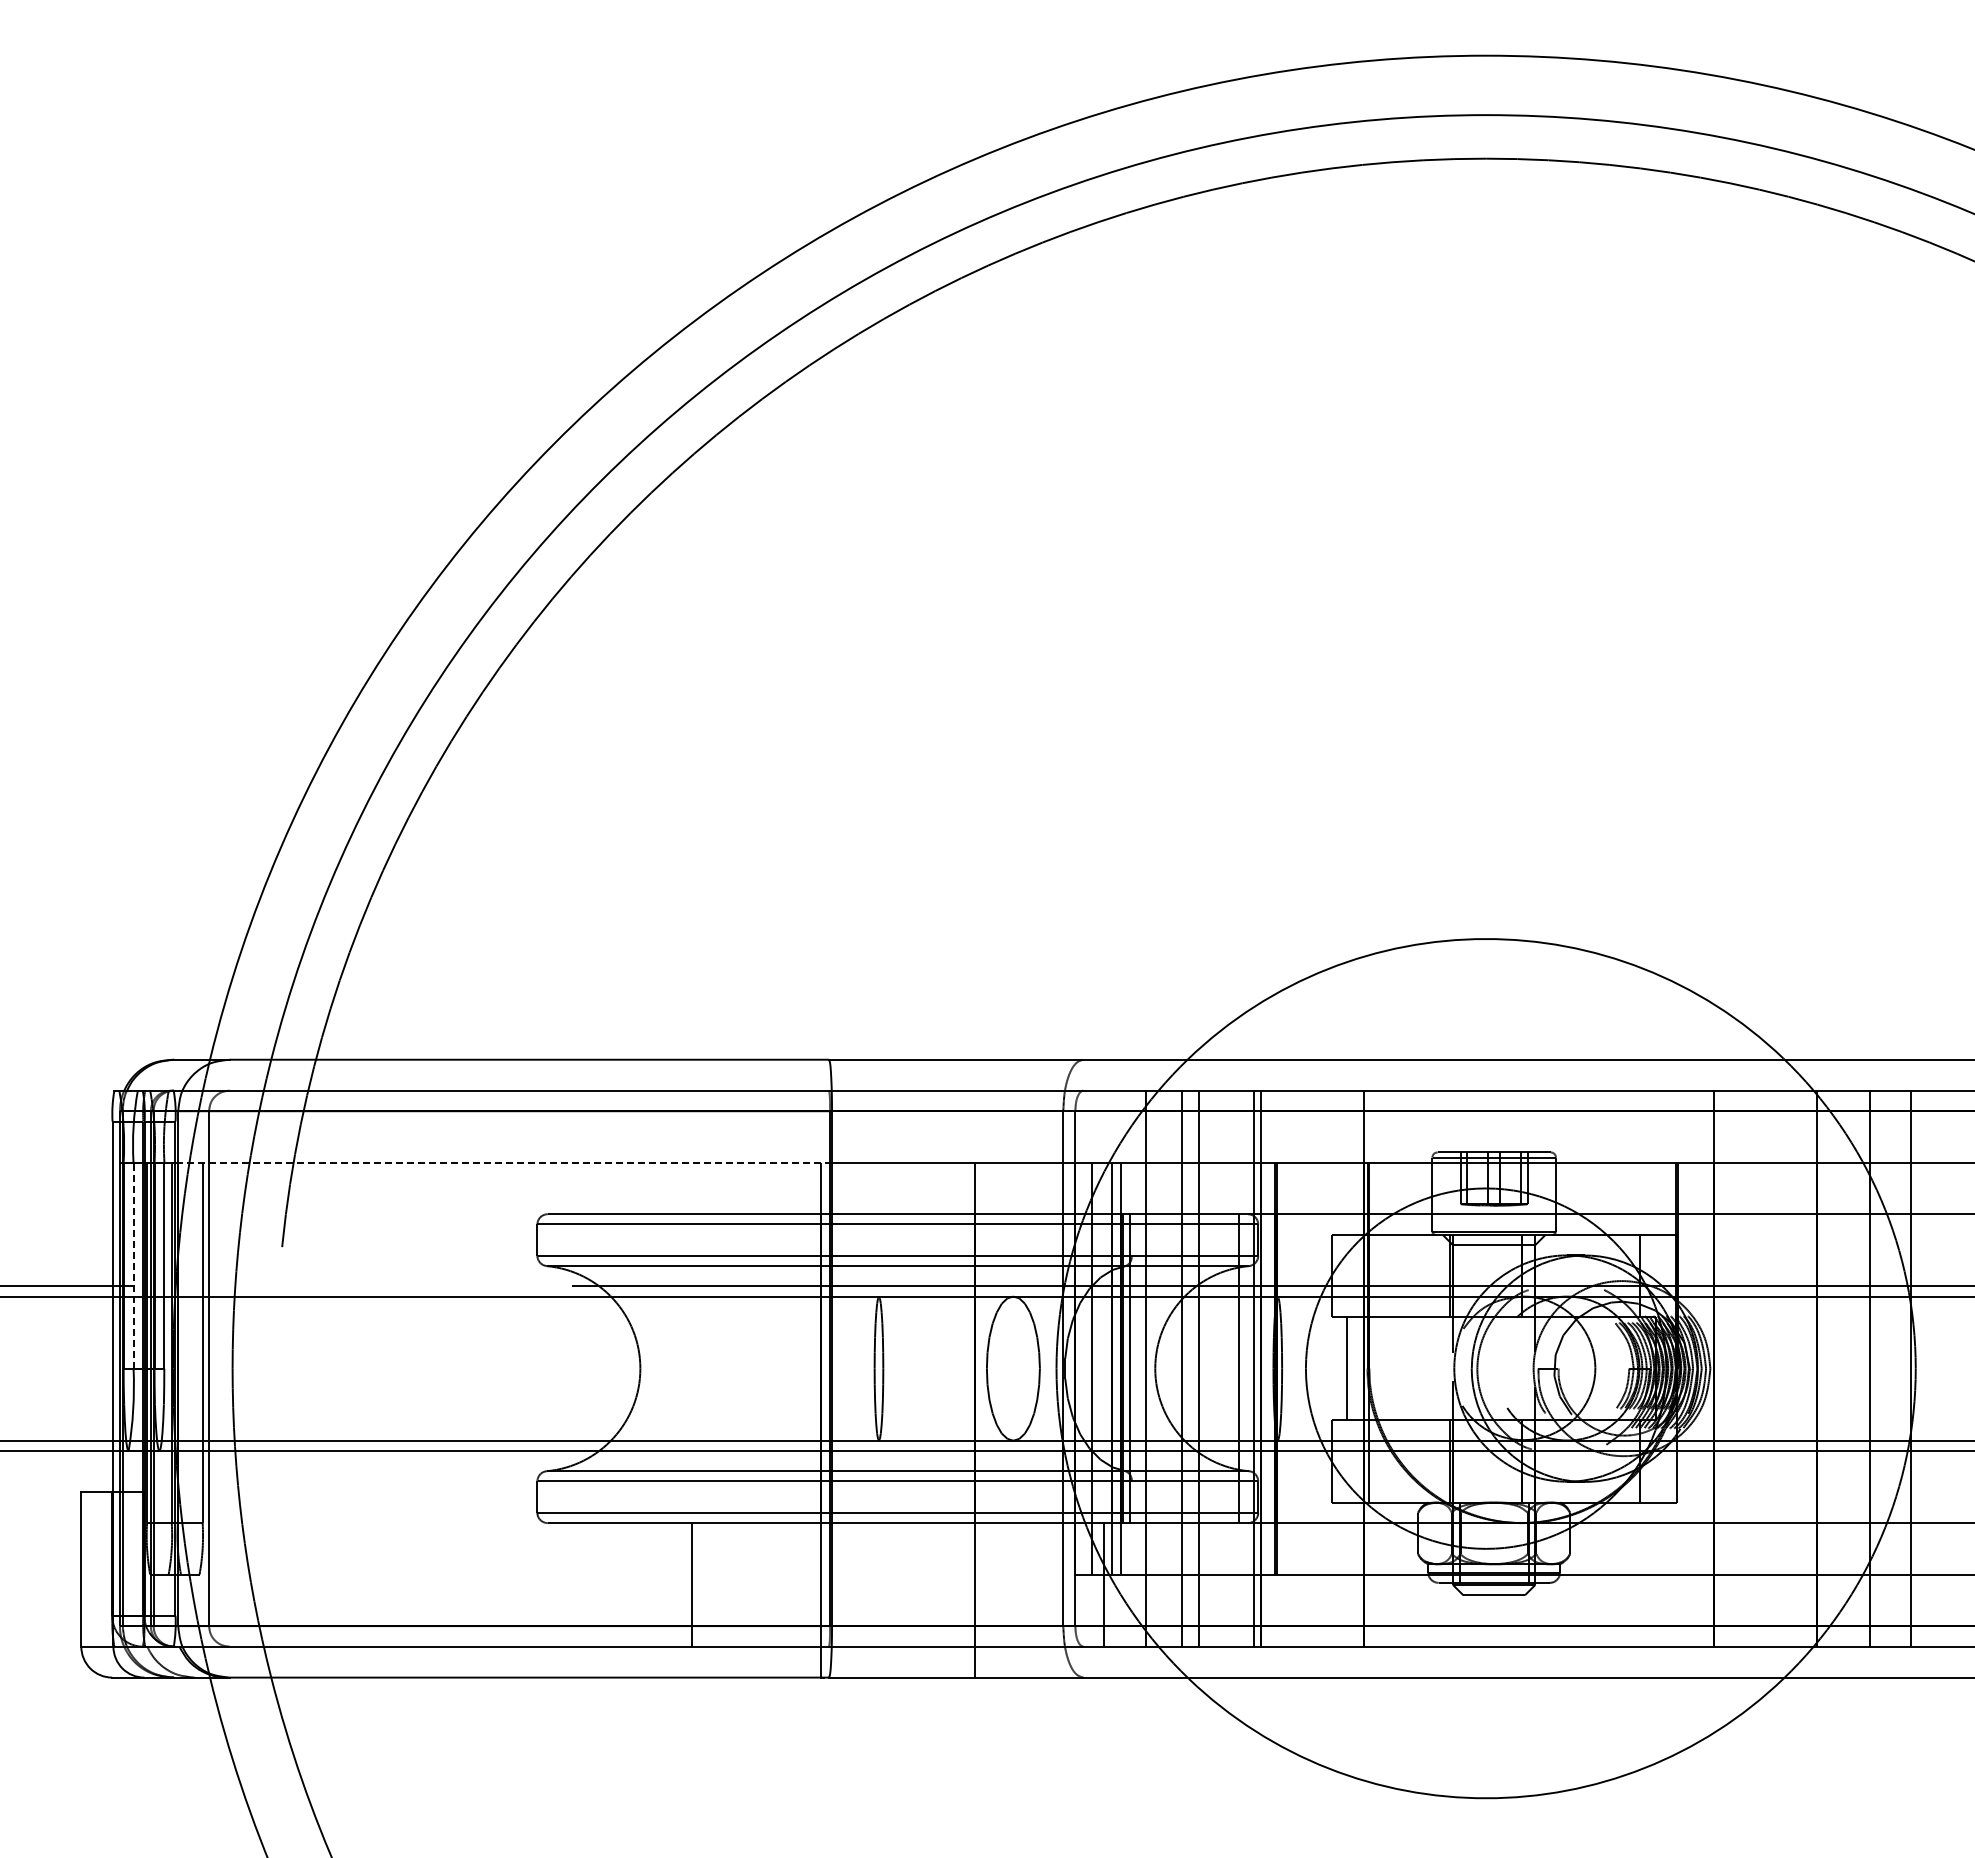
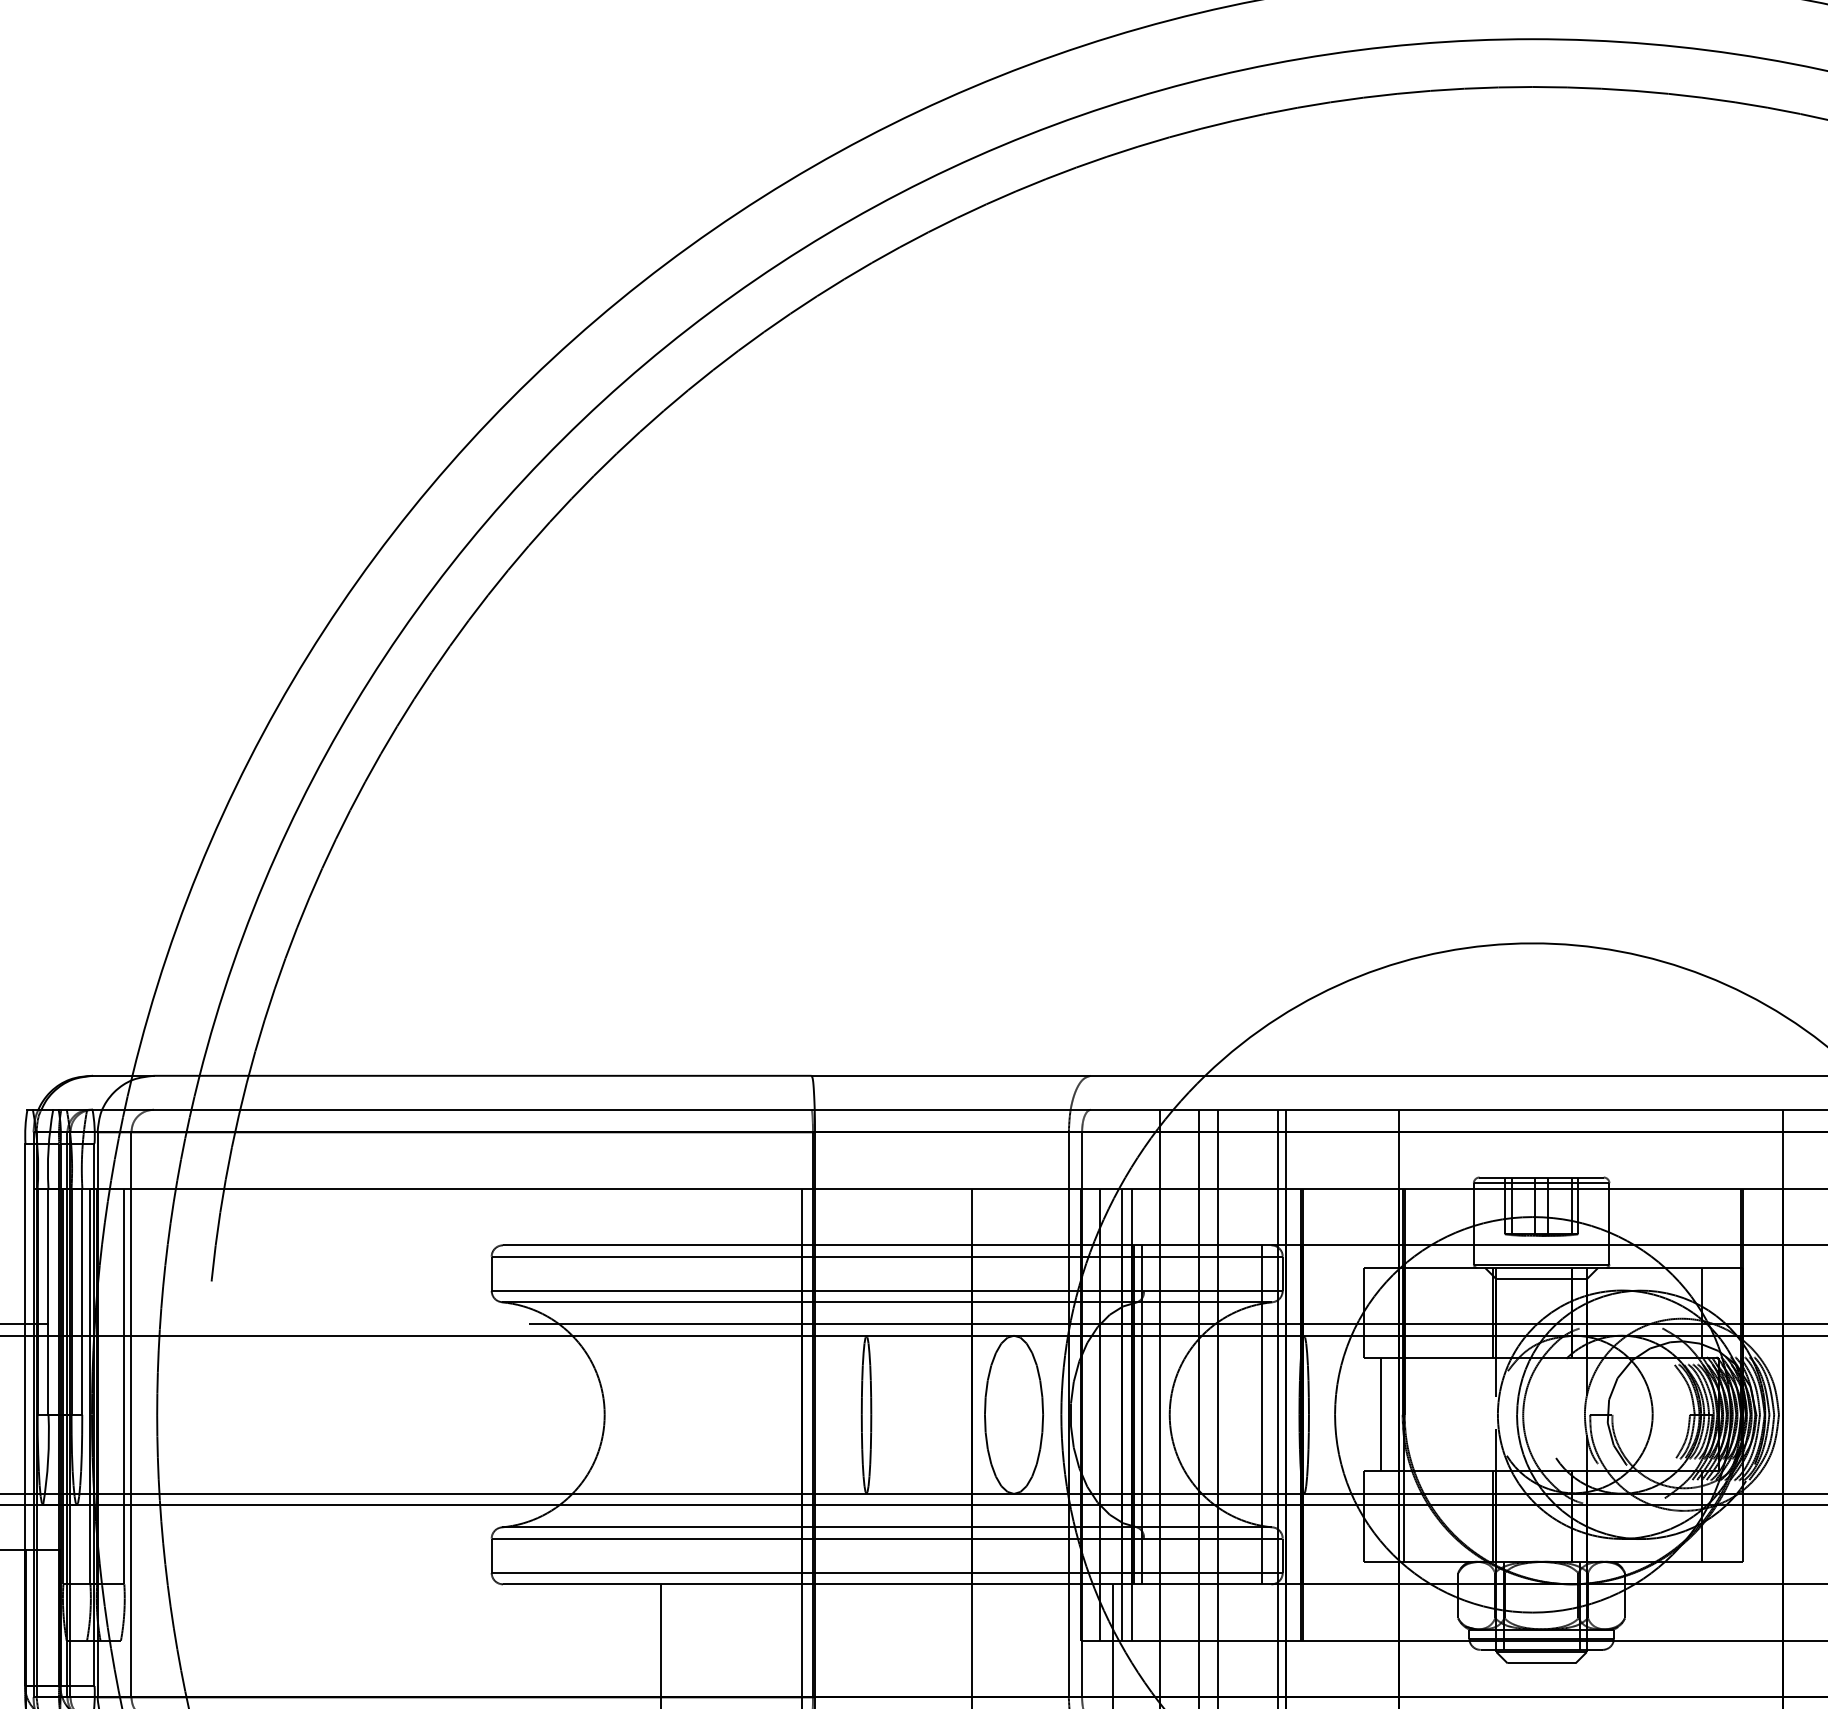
line: (505, 1162) -> (456, 1188), dashed -> solid
line: (133, 1265) -> (48, 1301), dashed -> solid

